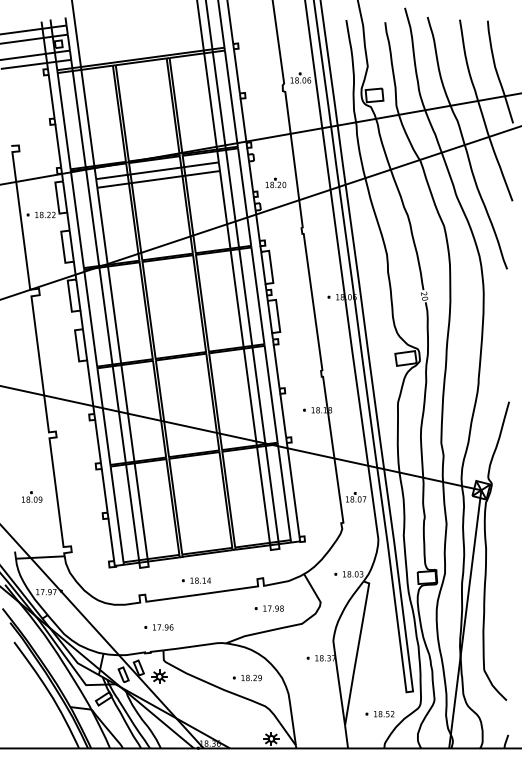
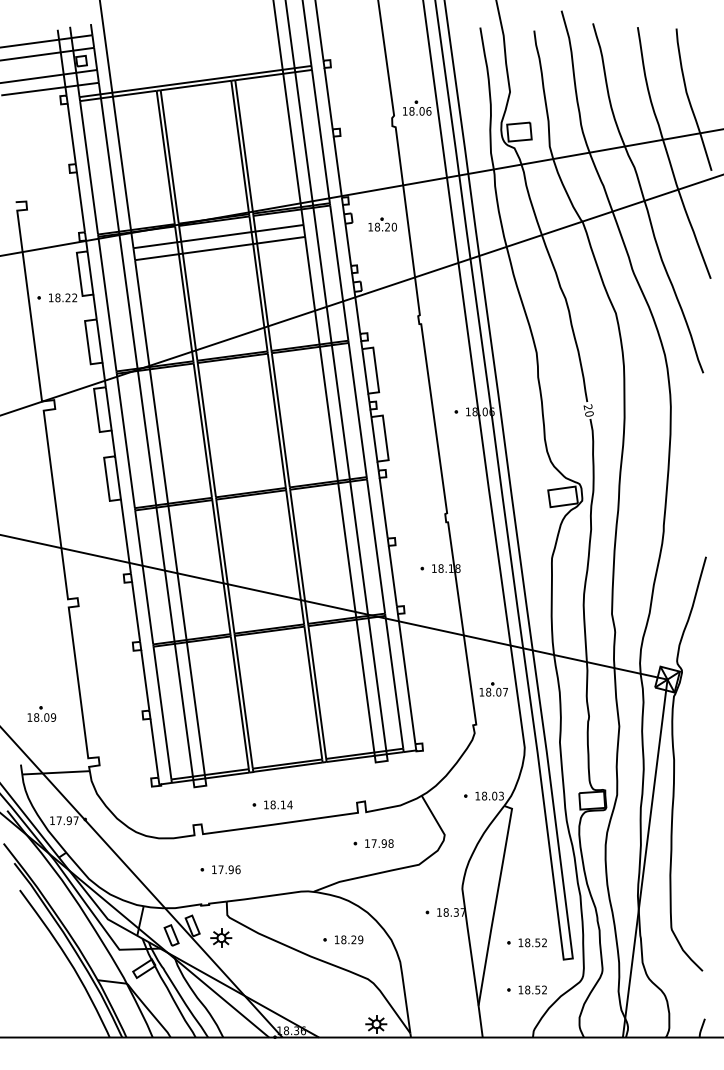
part: (275, 182) -> (382, 223), moved
part: (32, 496) -> (42, 713), moved
part: (379, 680) -> (526, 943), added

